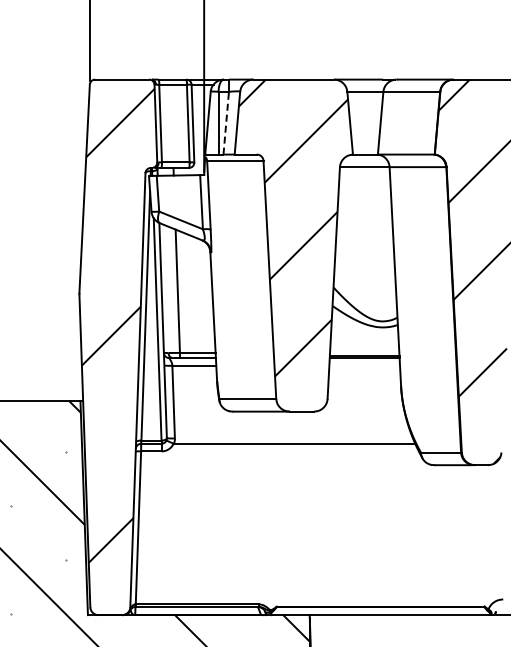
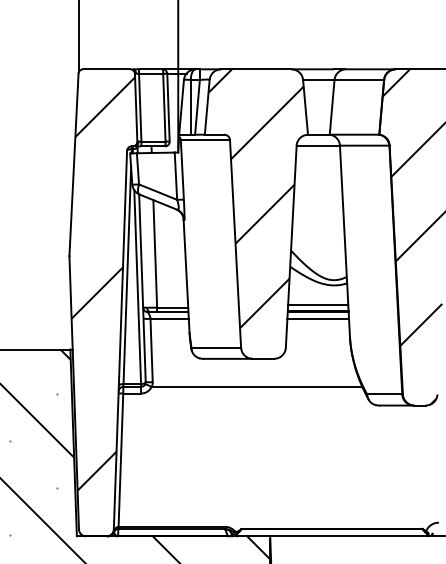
line: (226, 122) -> (197, 106), dashed -> solid
line: (364, 350) -> (318, 305), added
line: (364, 365) -> (318, 318), added

